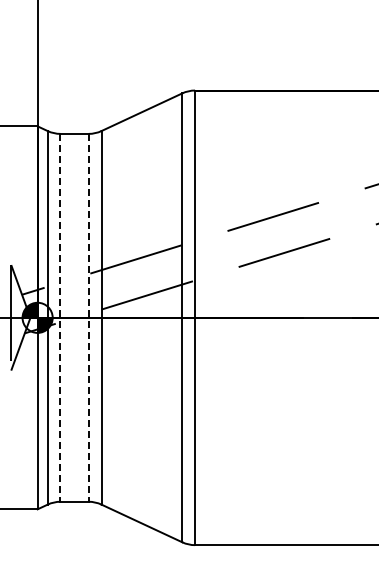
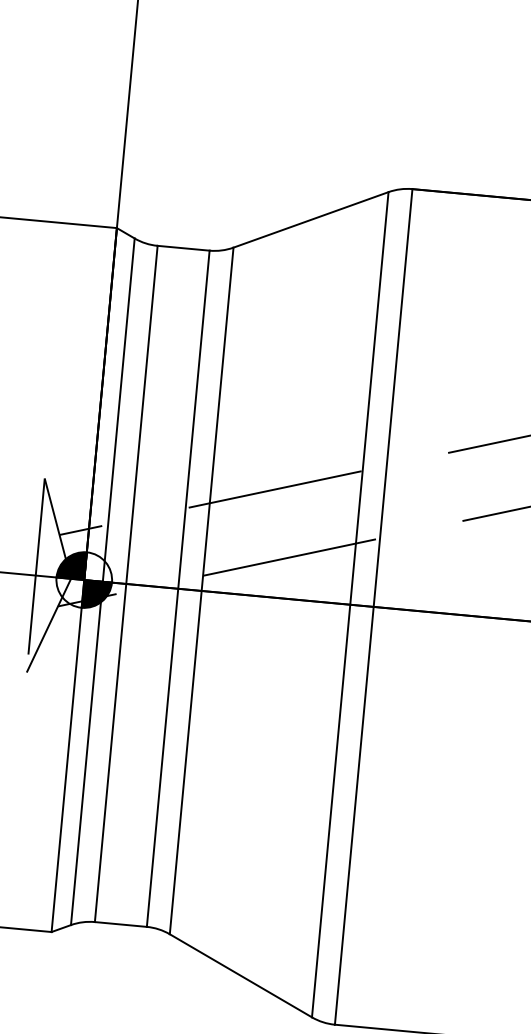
line: (60, 317) -> (126, 583), dashed -> solid
line: (88, 317) -> (177, 588), dashed -> solid

